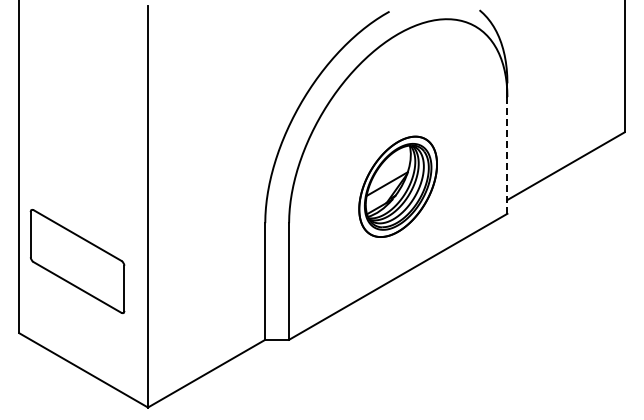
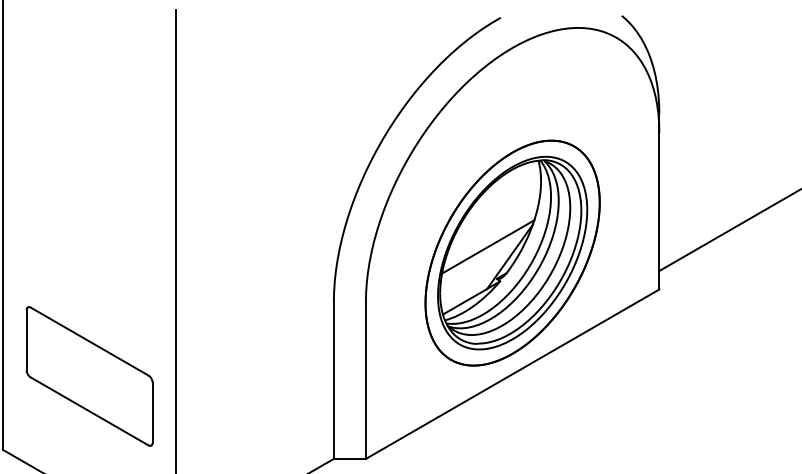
line: (507, 154) -> (659, 209), dashed -> solid
part: (397, 186) -> (511, 252), size x1.67
part: (77, 261) -> (89, 376), moved

